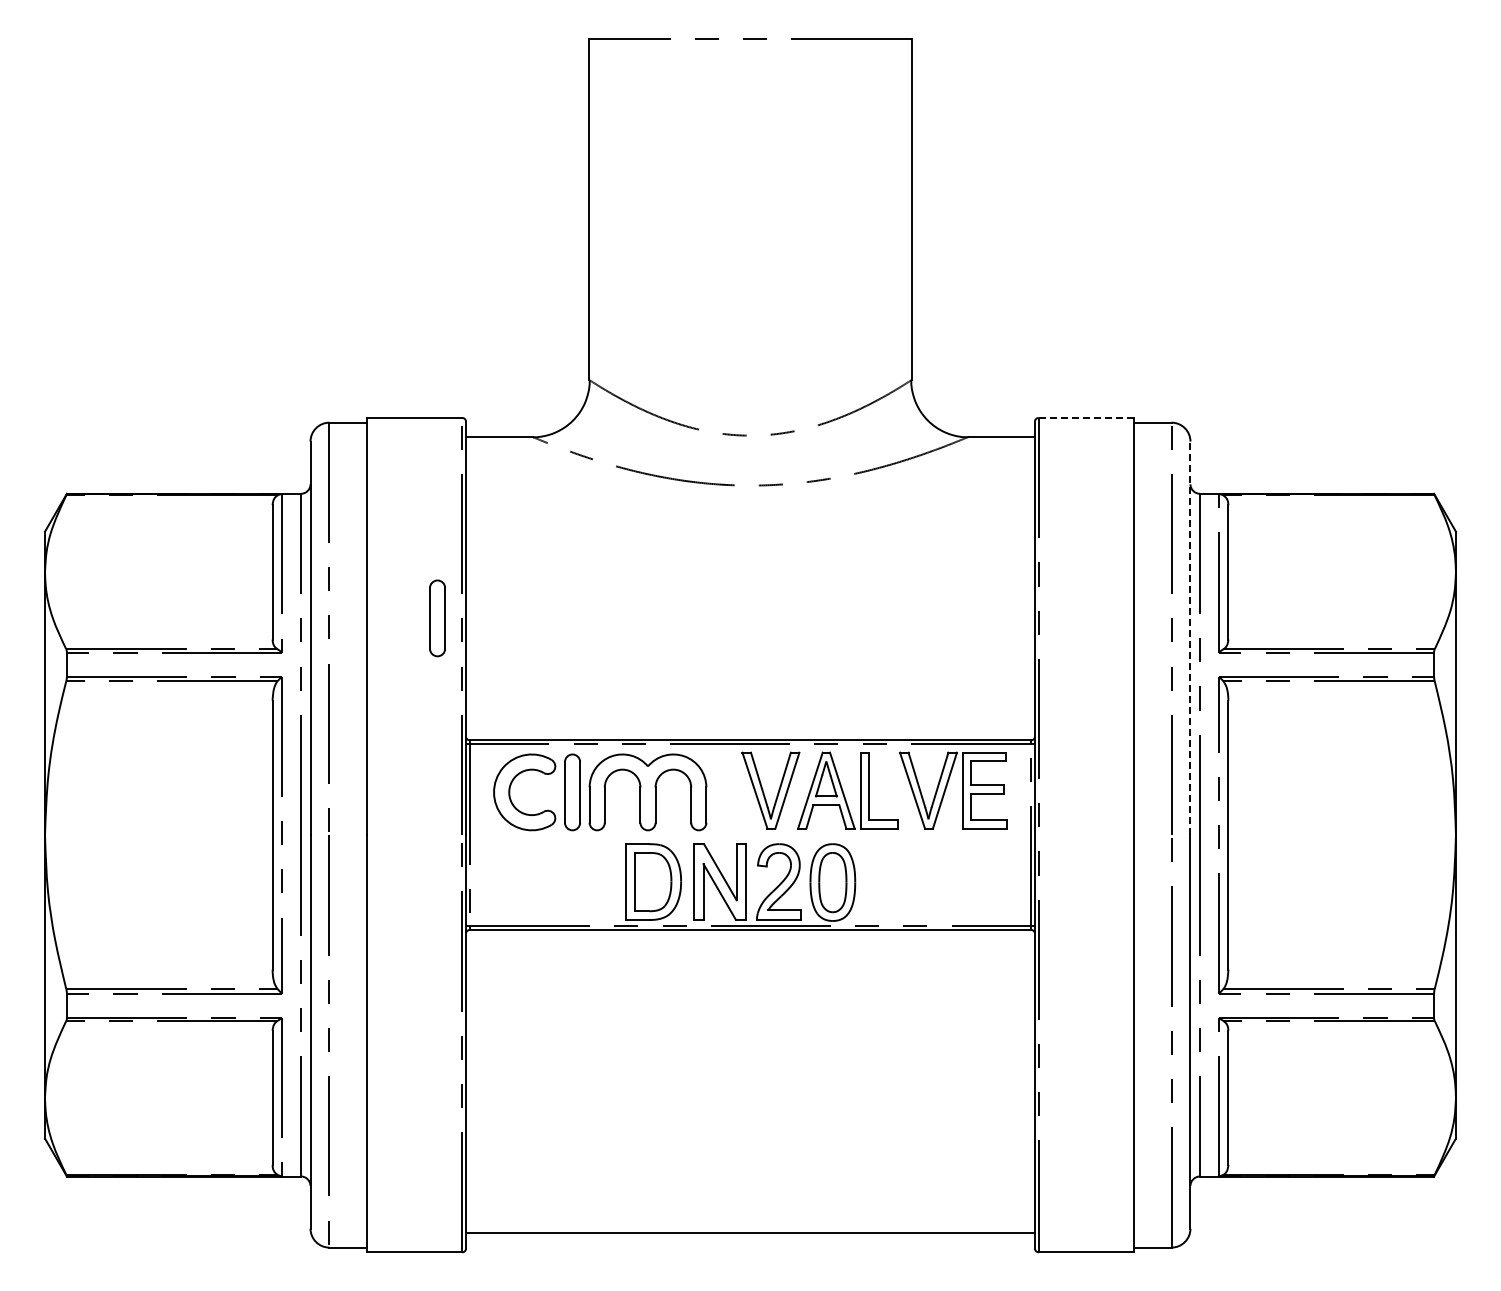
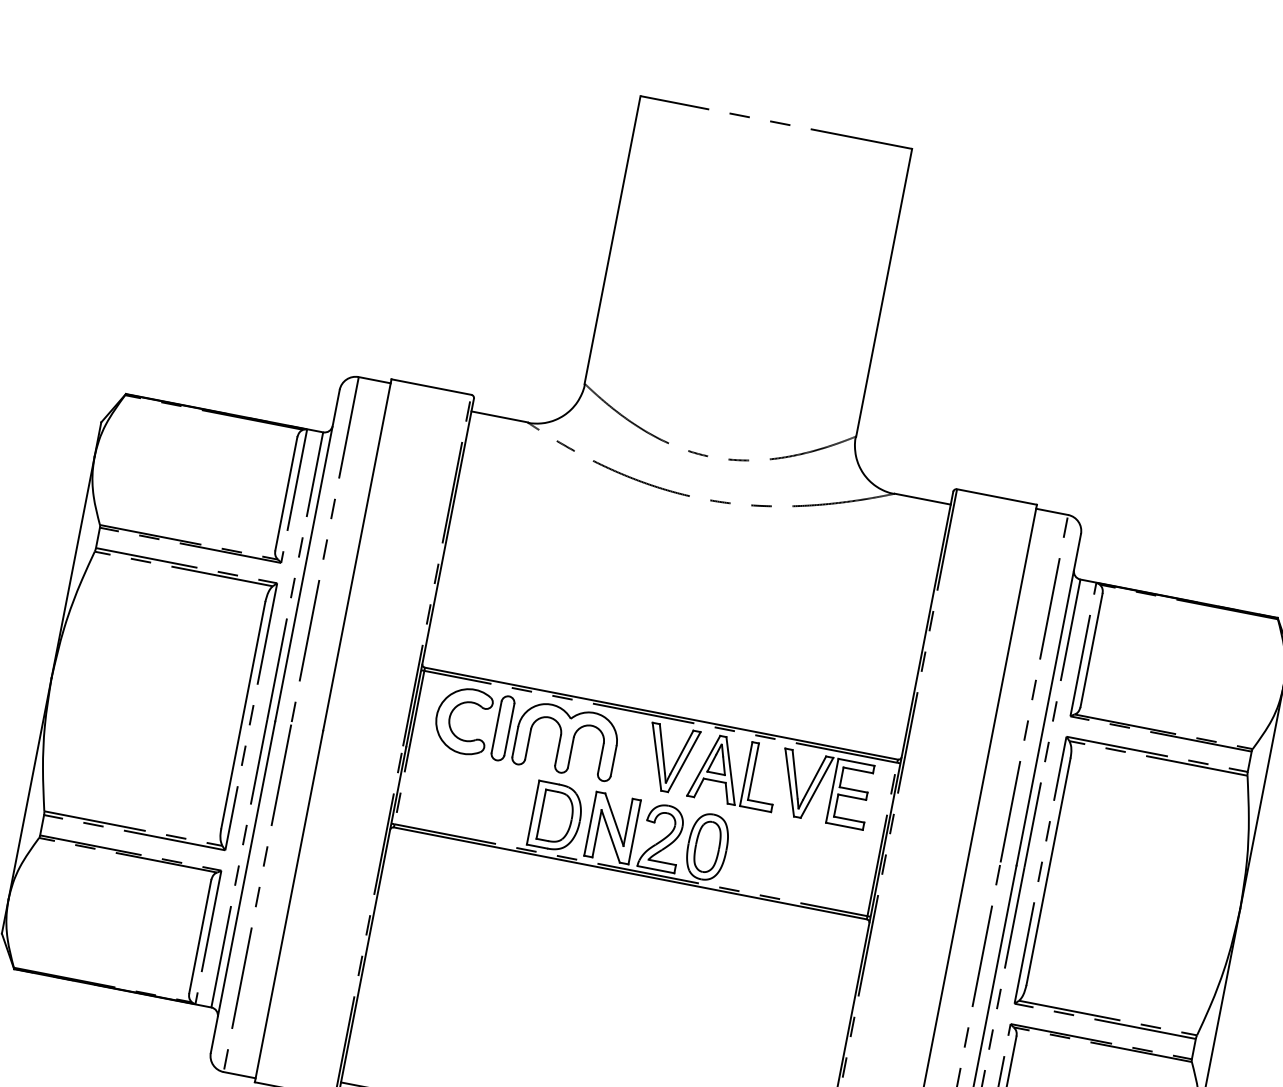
line: (1085, 417) -> (996, 496), dashed -> solid
part: (437, 618) -> (417, 559), removed
line: (1190, 638) -> (1048, 699), dashed -> solid

